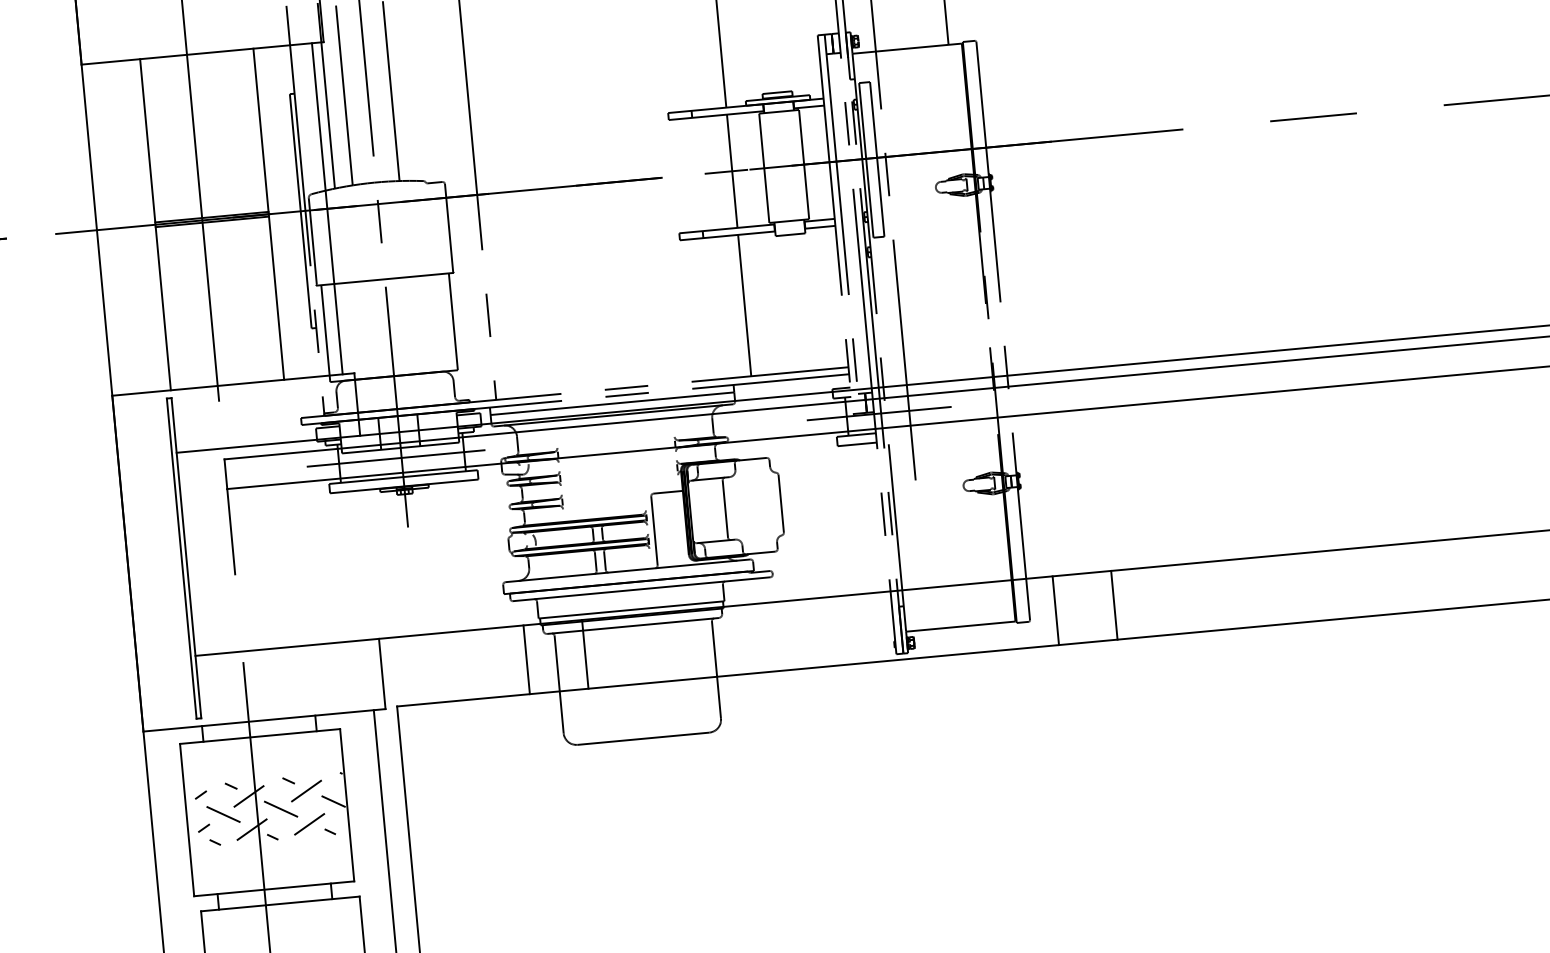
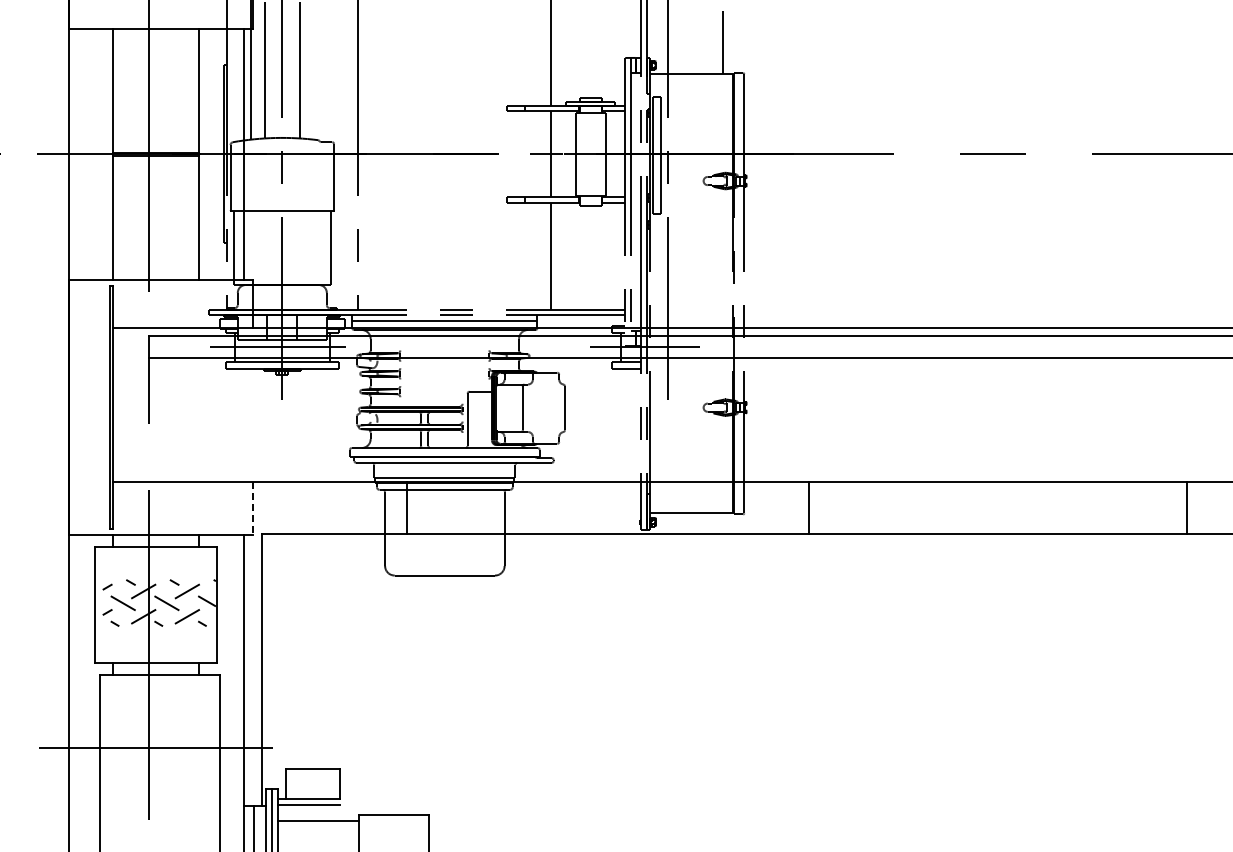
line: (1055, 610) -> (764, 507), removed
line: (526, 659) -> (362, 507), removed
line: (382, 673) -> (252, 508), solid -> dashed

